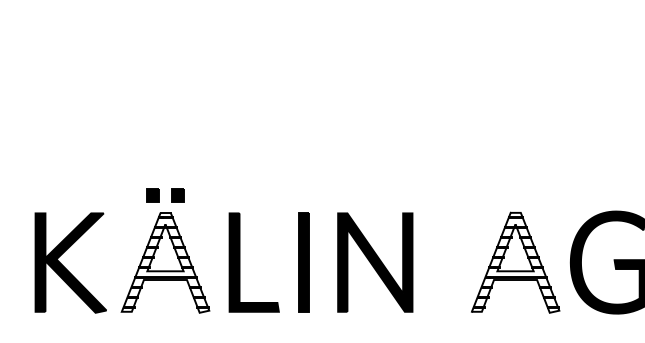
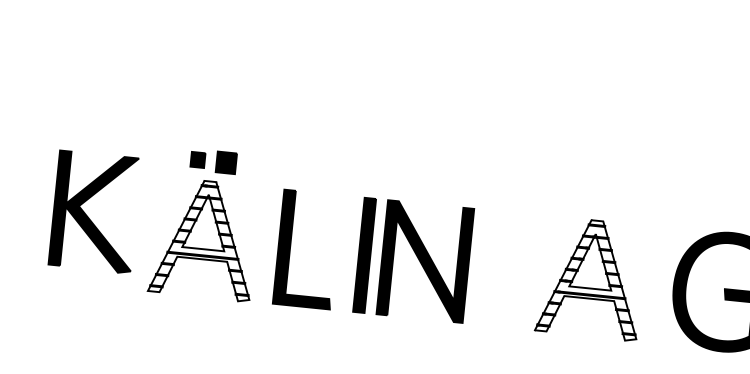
part: (177, 195) -> (226, 162), size x1.4
part: (375, 262) -> (425, 261), moved
part: (515, 262) -> (591, 278), moved
part: (65, 267) -> (88, 216), moved

